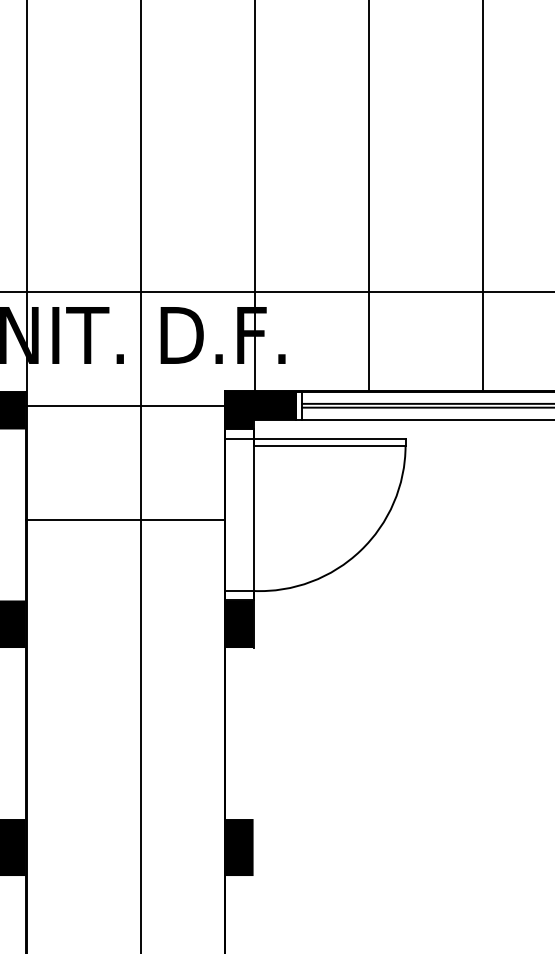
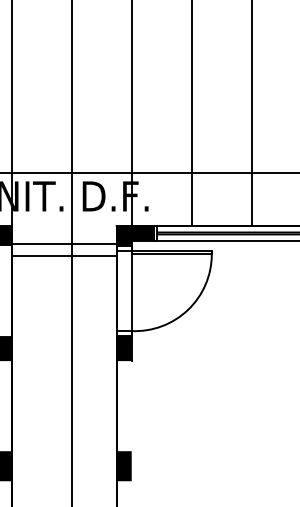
line: (124, 405) -> (63, 244), moved
line: (124, 519) -> (63, 255), moved

